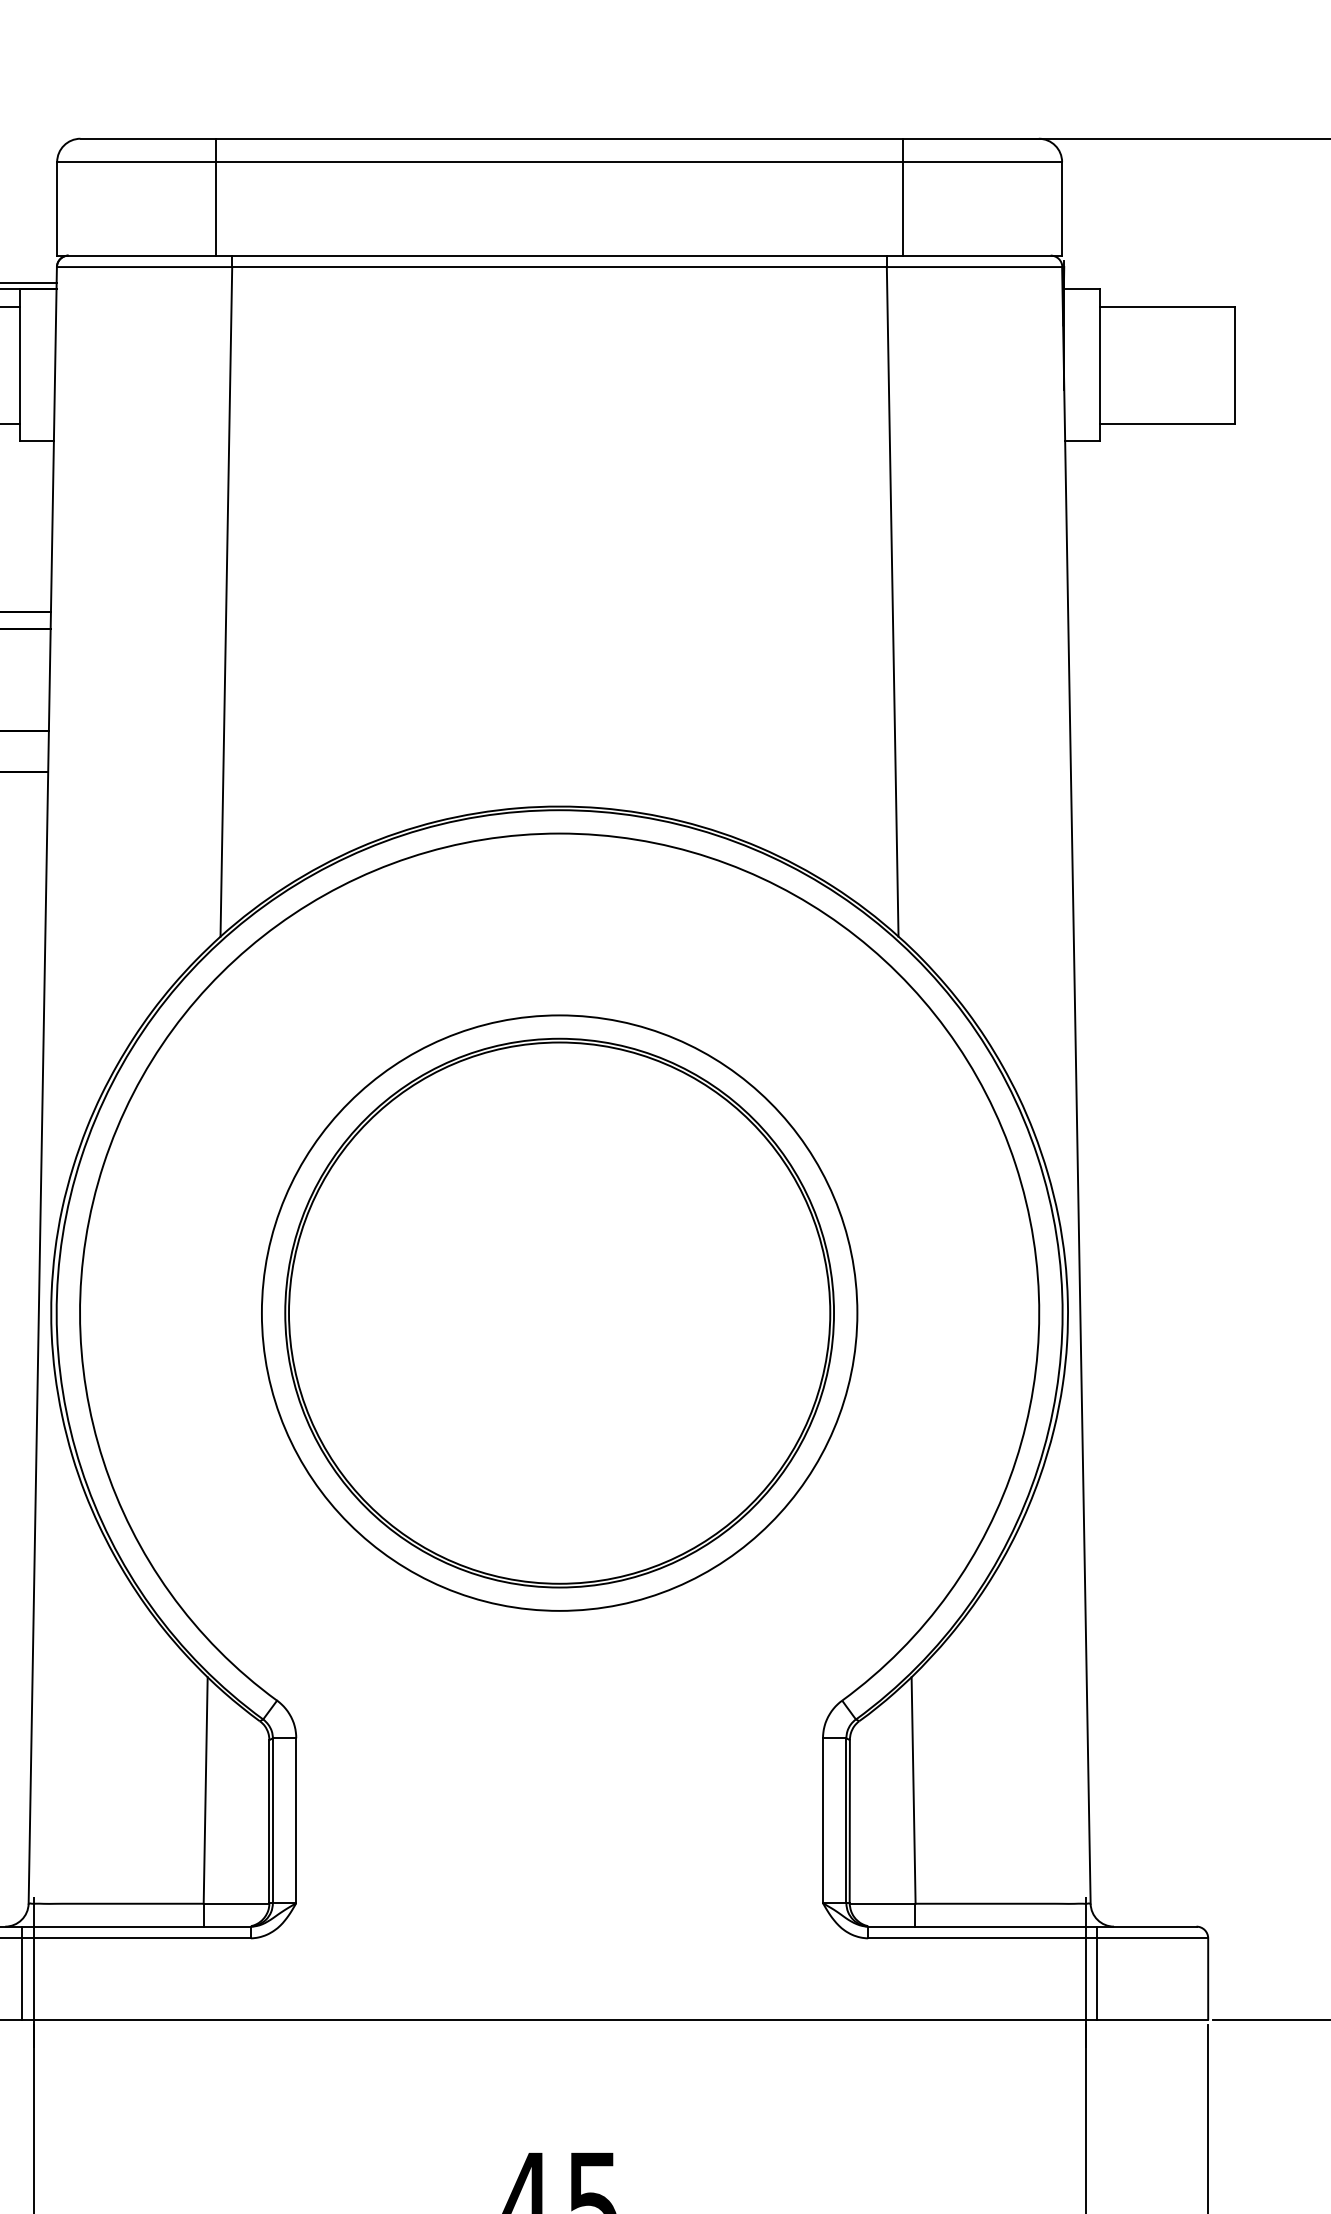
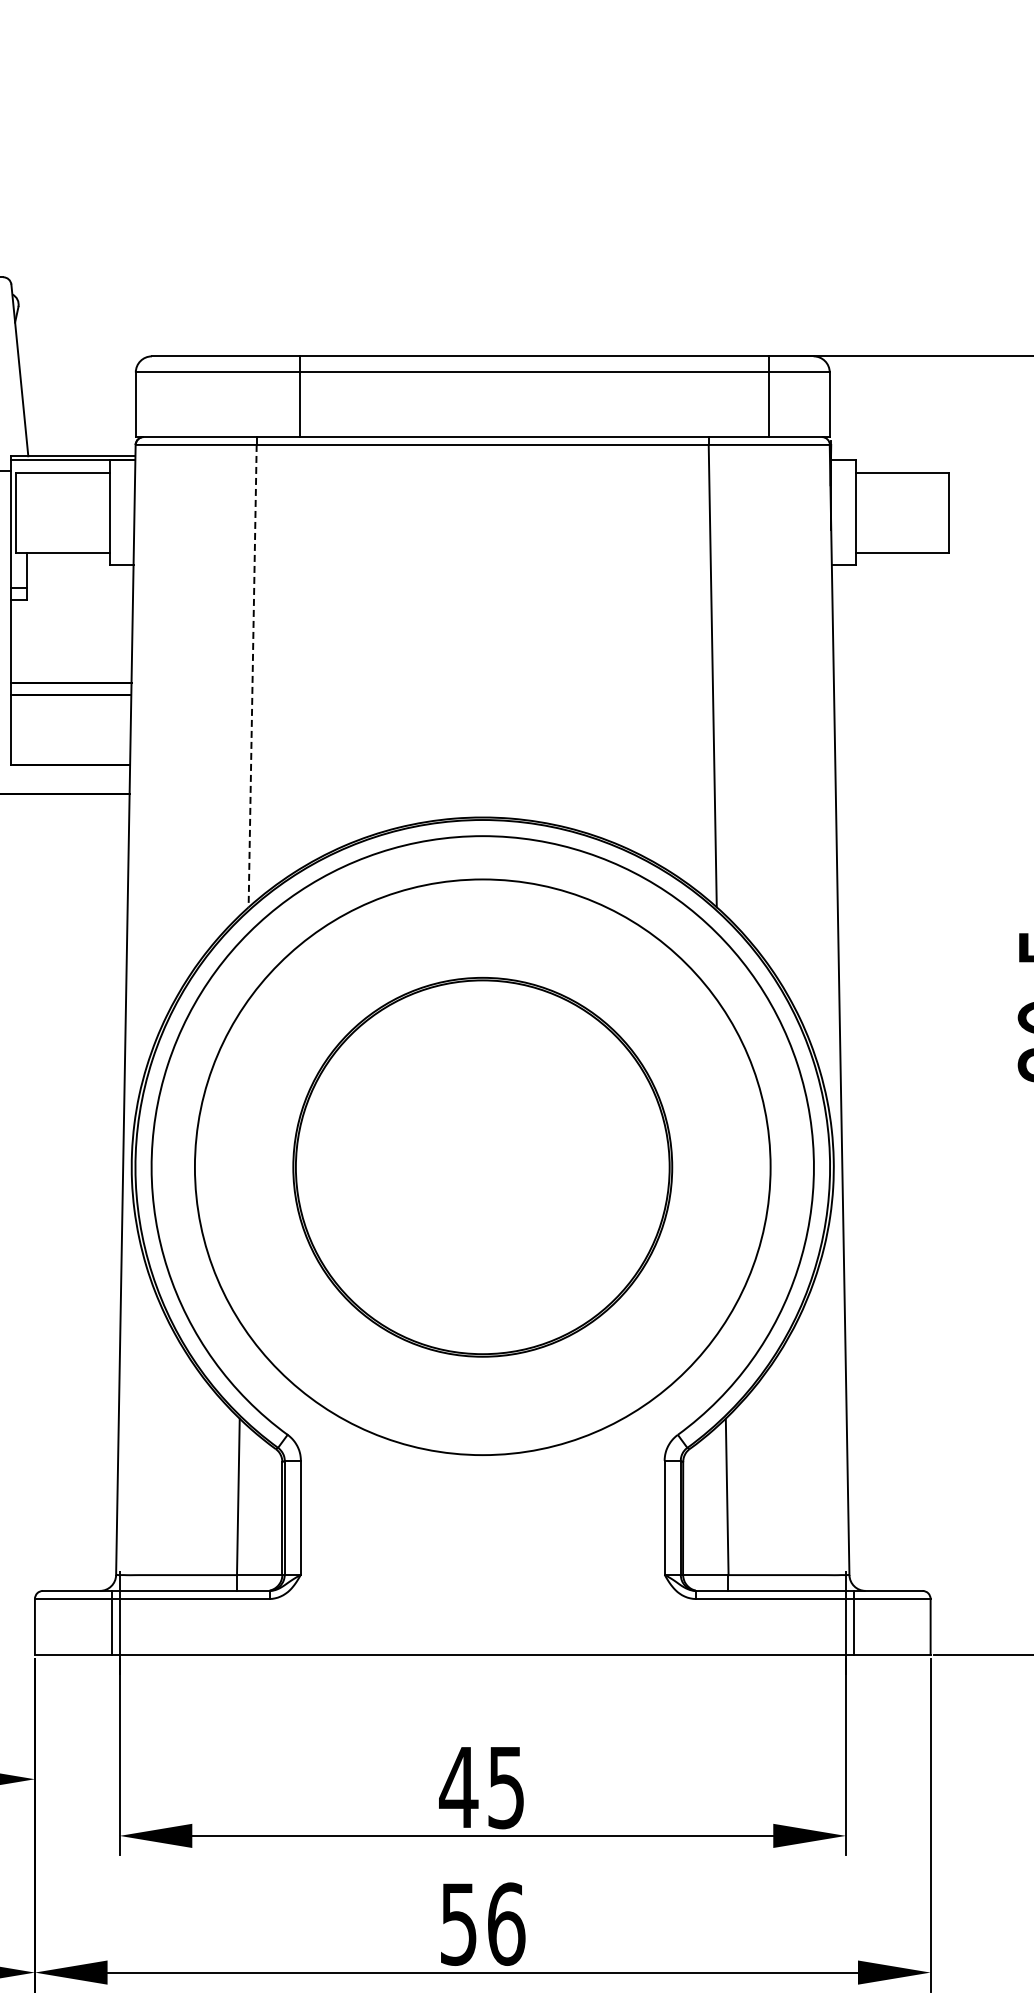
line: (216, 196) -> (299, 396), moved
line: (903, 196) -> (769, 396), moved
line: (226, 602) -> (252, 676), solid -> dashed
circle: (559, 1311) -> (482, 1166), size x1.4

